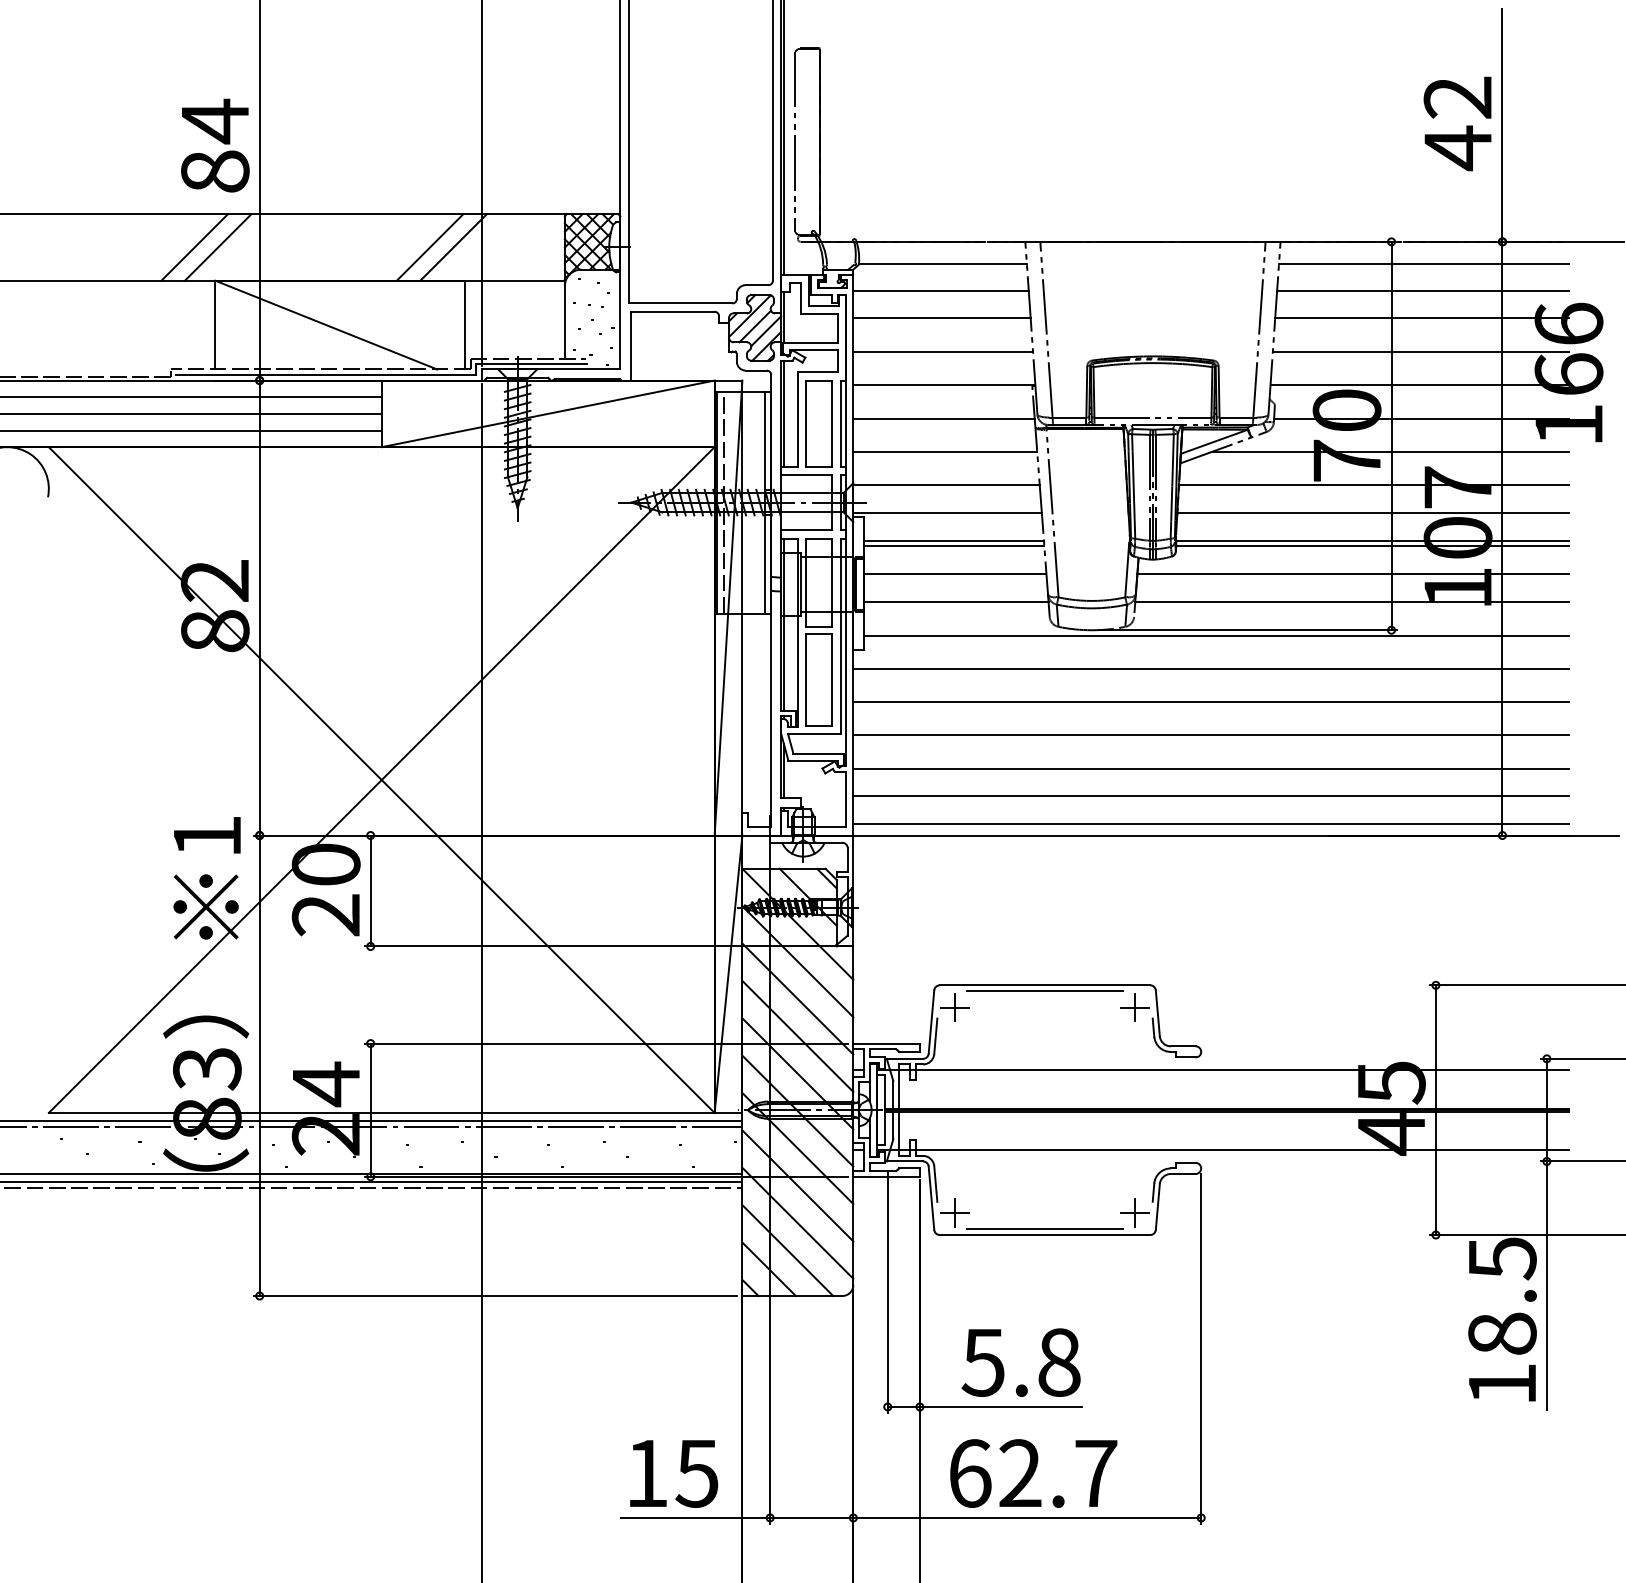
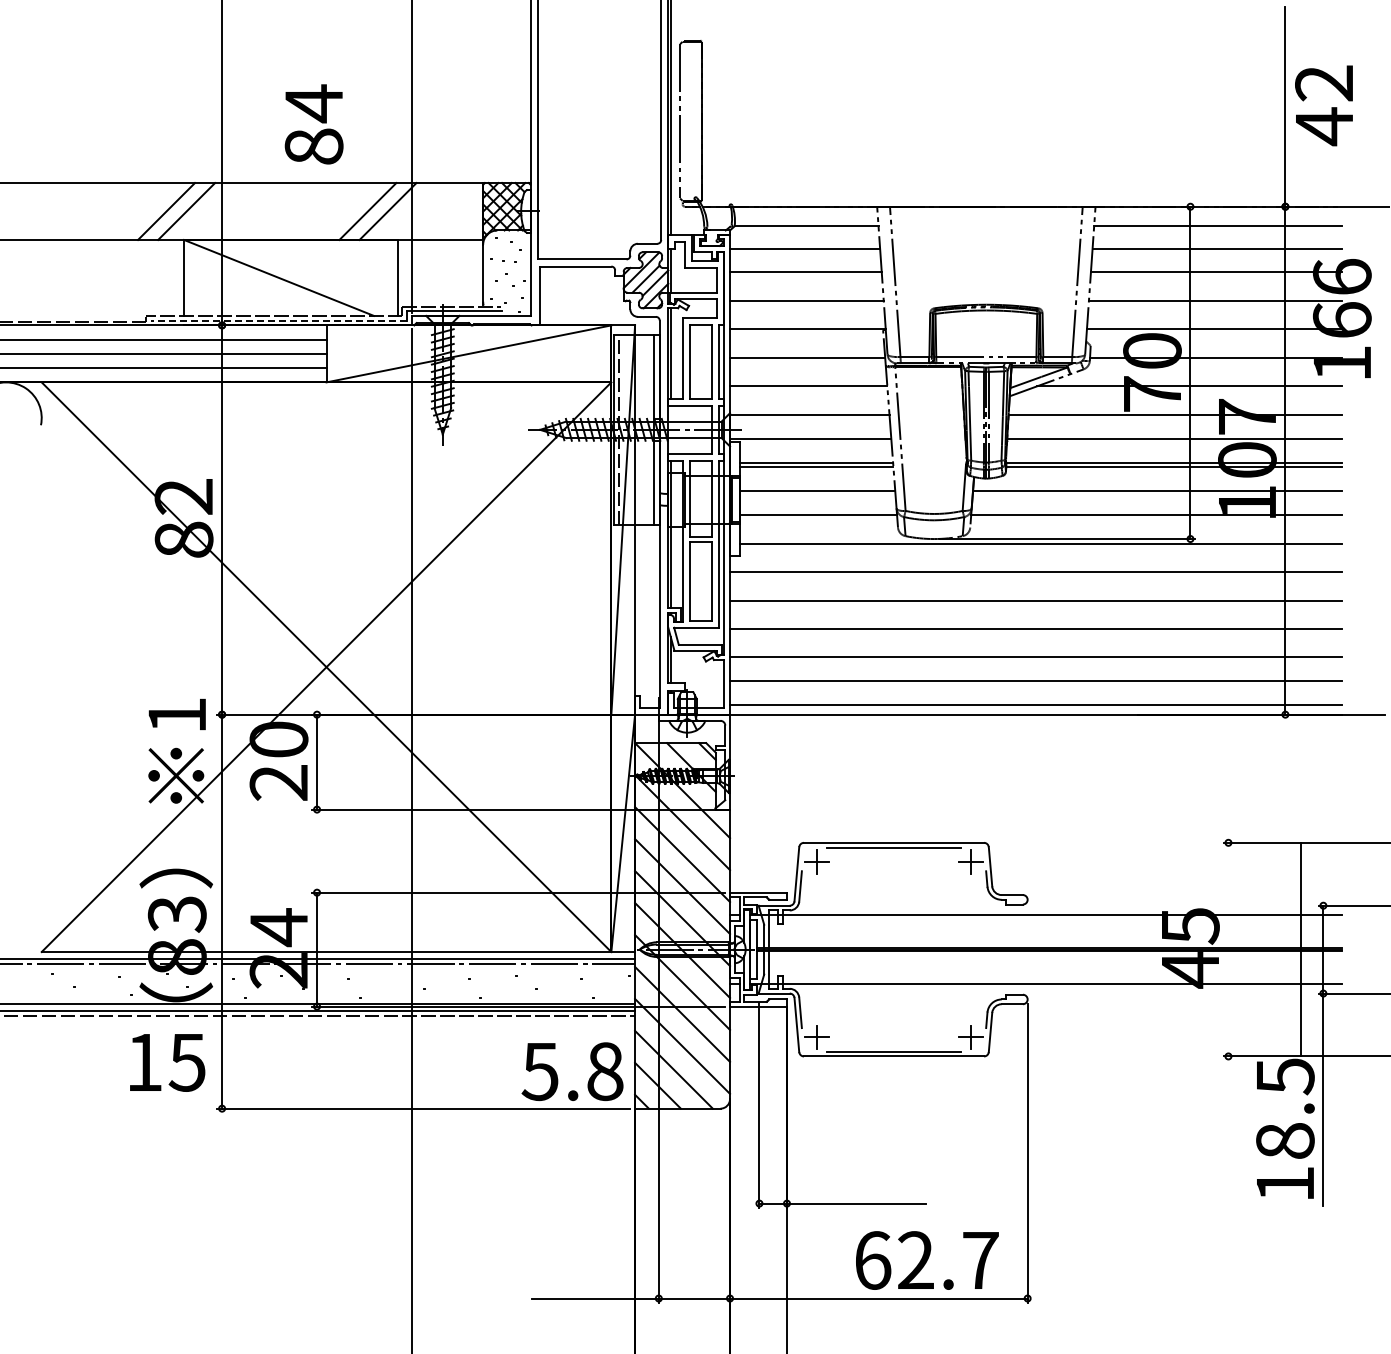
text: (1457, 123) -> (1323, 105), moved
text: (214, 145) -> (313, 124), moved
line: (325, 374) -> (278, 320), solid -> dashed
line: (1435, 1109) -> (1301, 949), moved
text: (1021, 1362) -> (572, 1071), moved
text: (673, 1473) -> (167, 1062), moved
text: (1033, 1473) -> (927, 1260), moved

